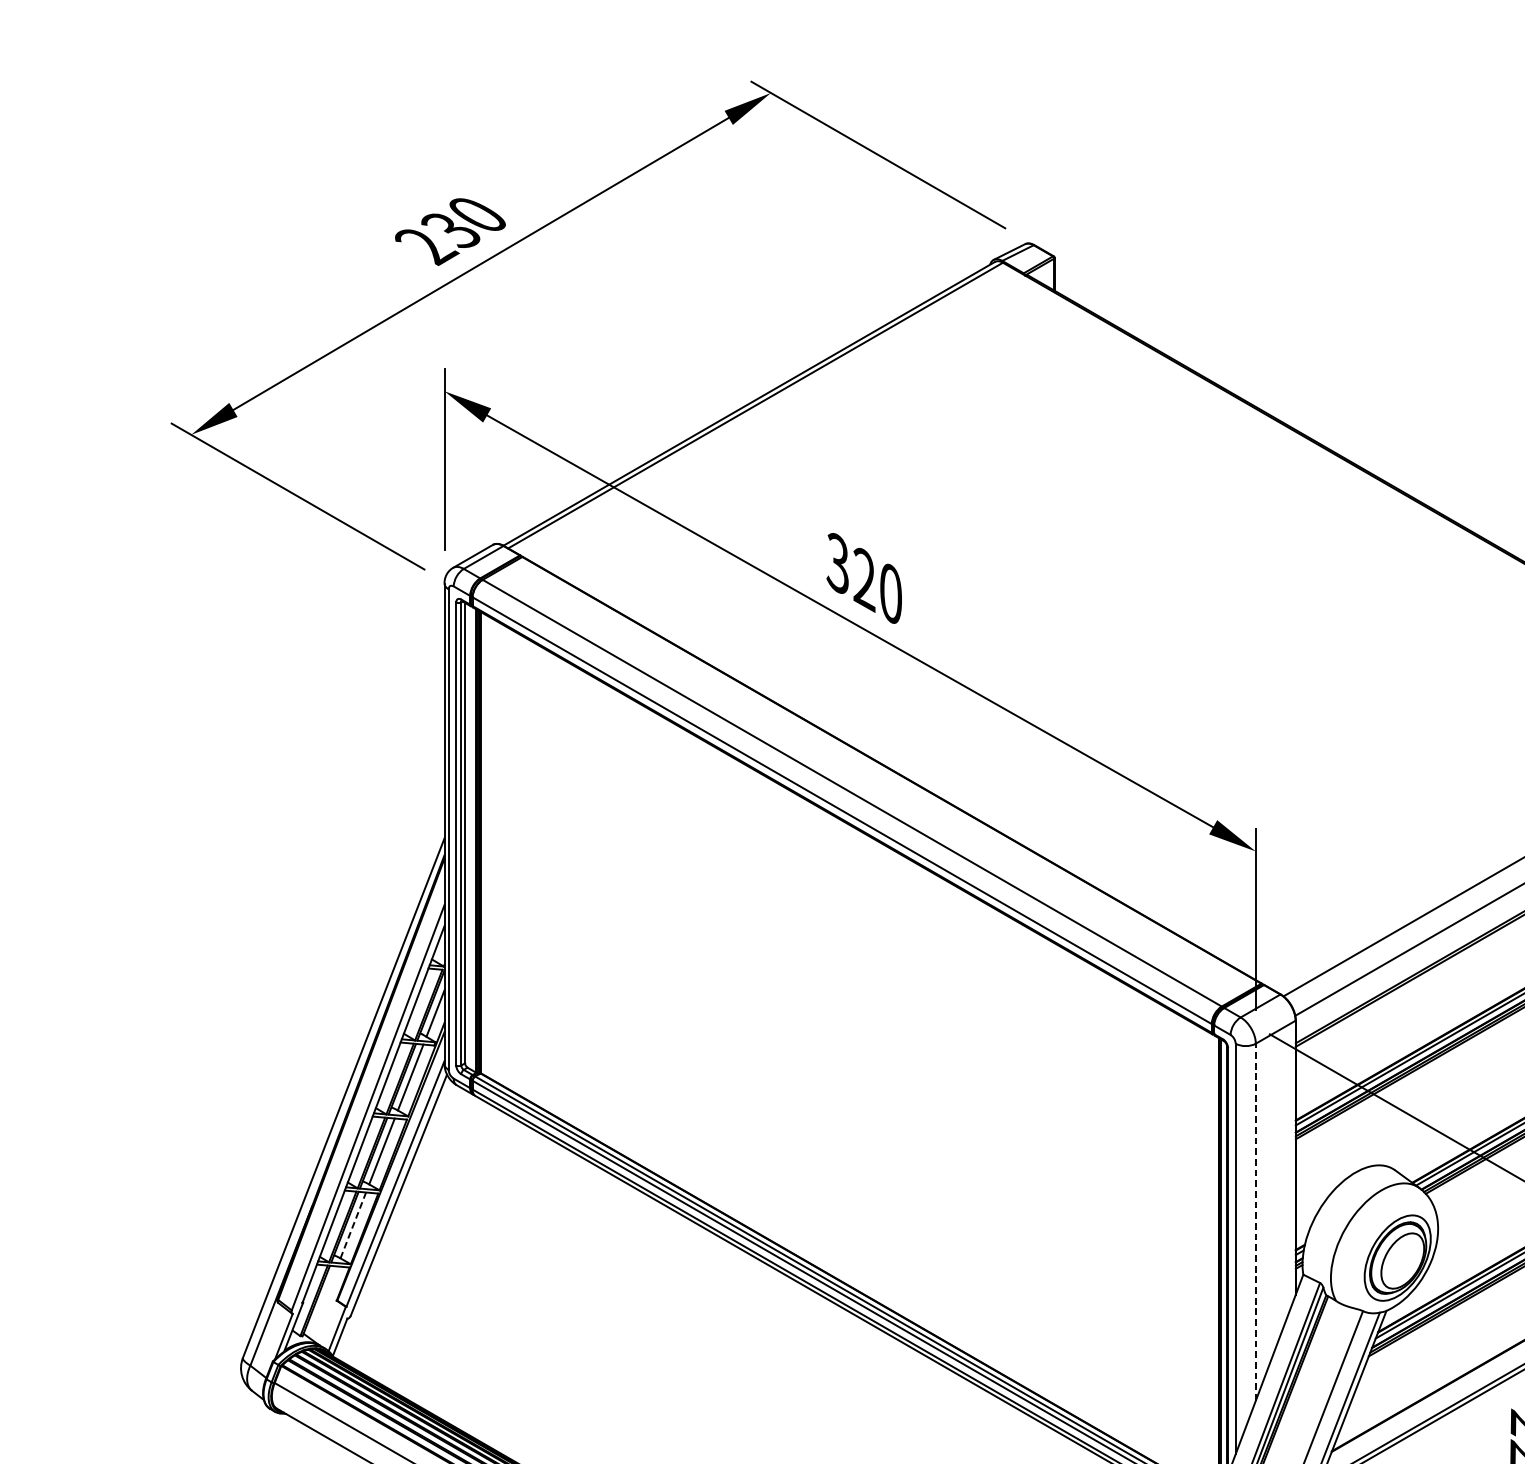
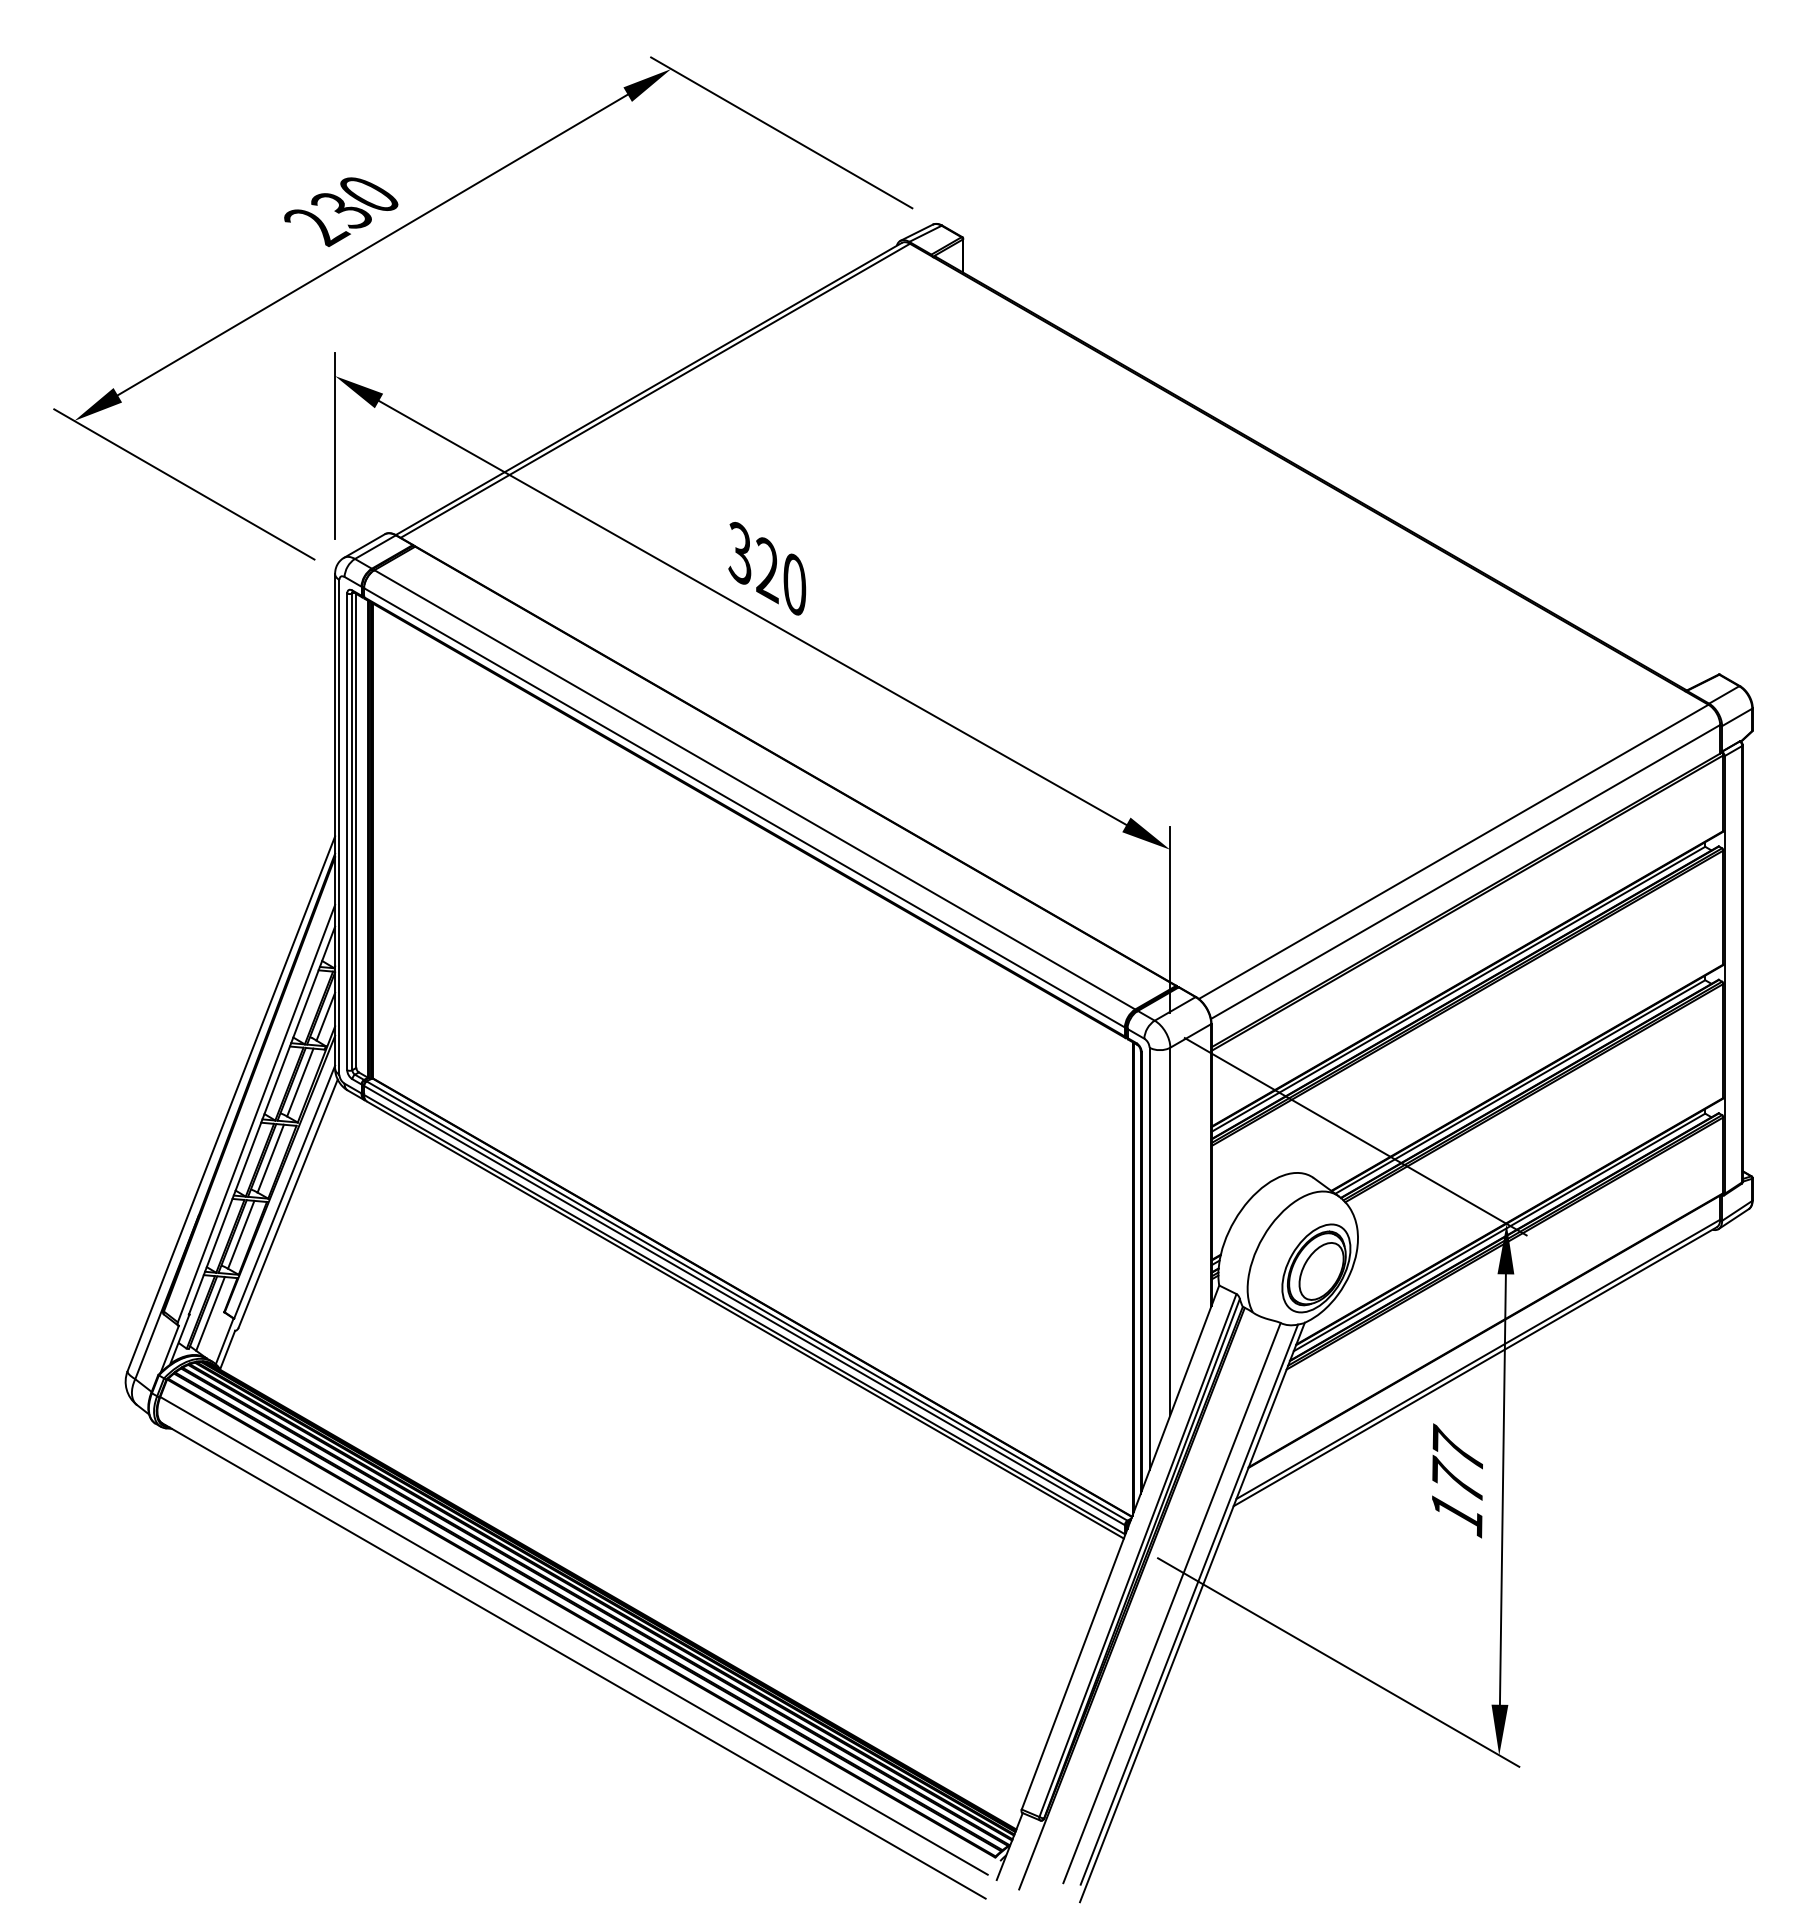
line: (1256, 1222) -> (1170, 1231), dashed -> solid
line: (353, 1225) -> (241, 1234), dashed -> solid
line: (323, 1301) -> (210, 1313), added

